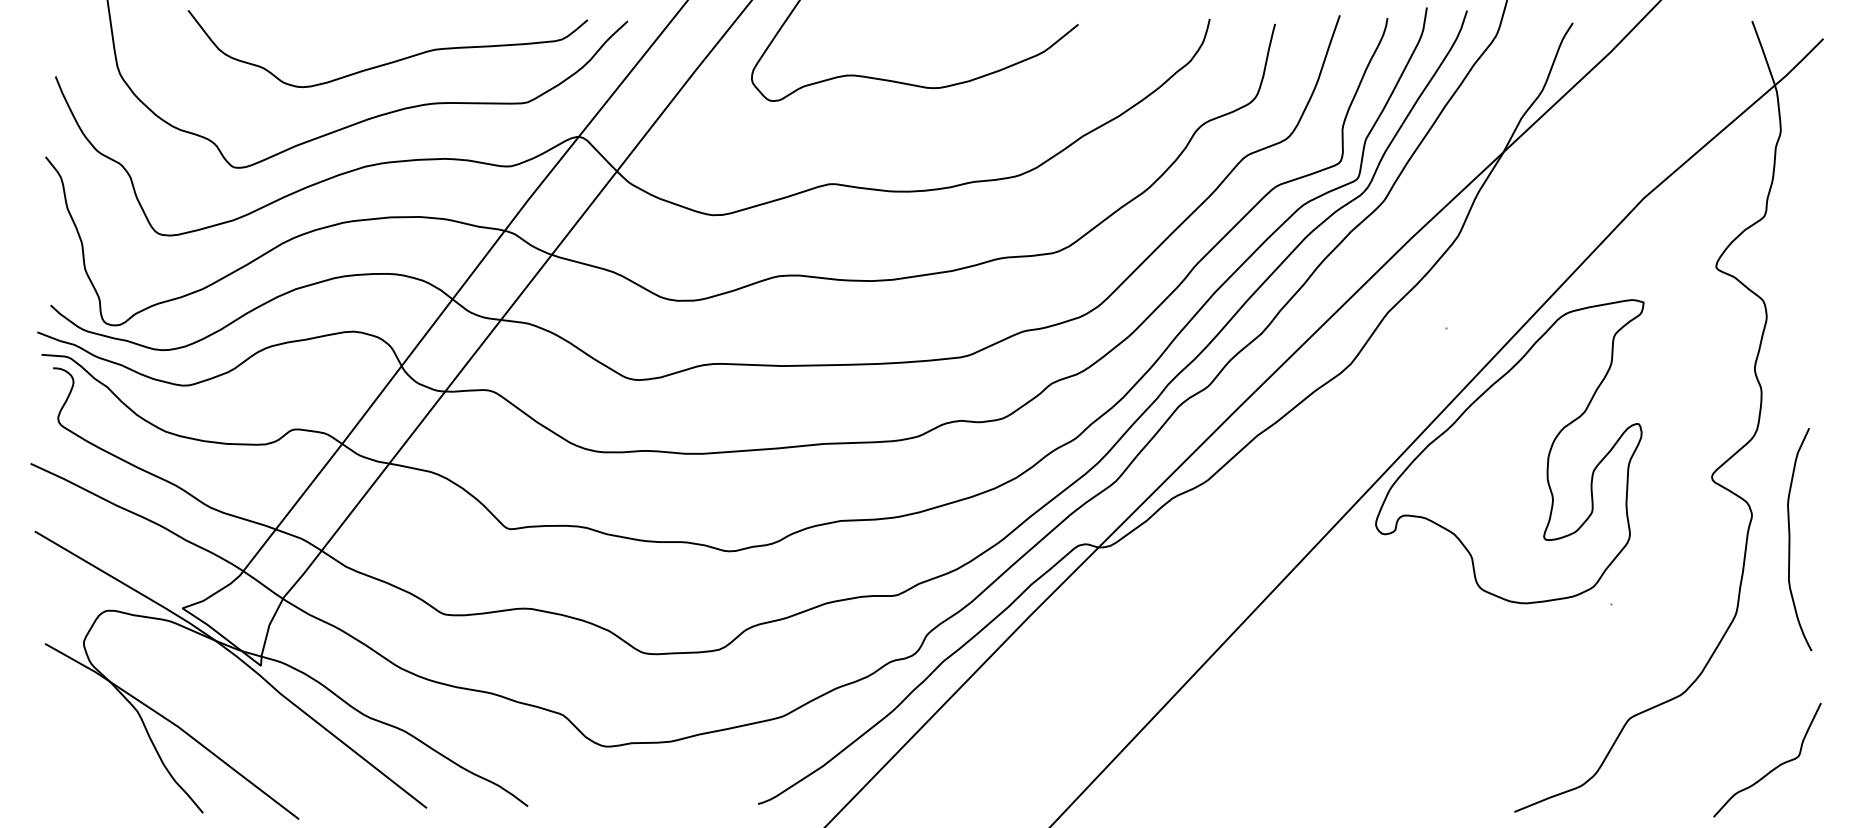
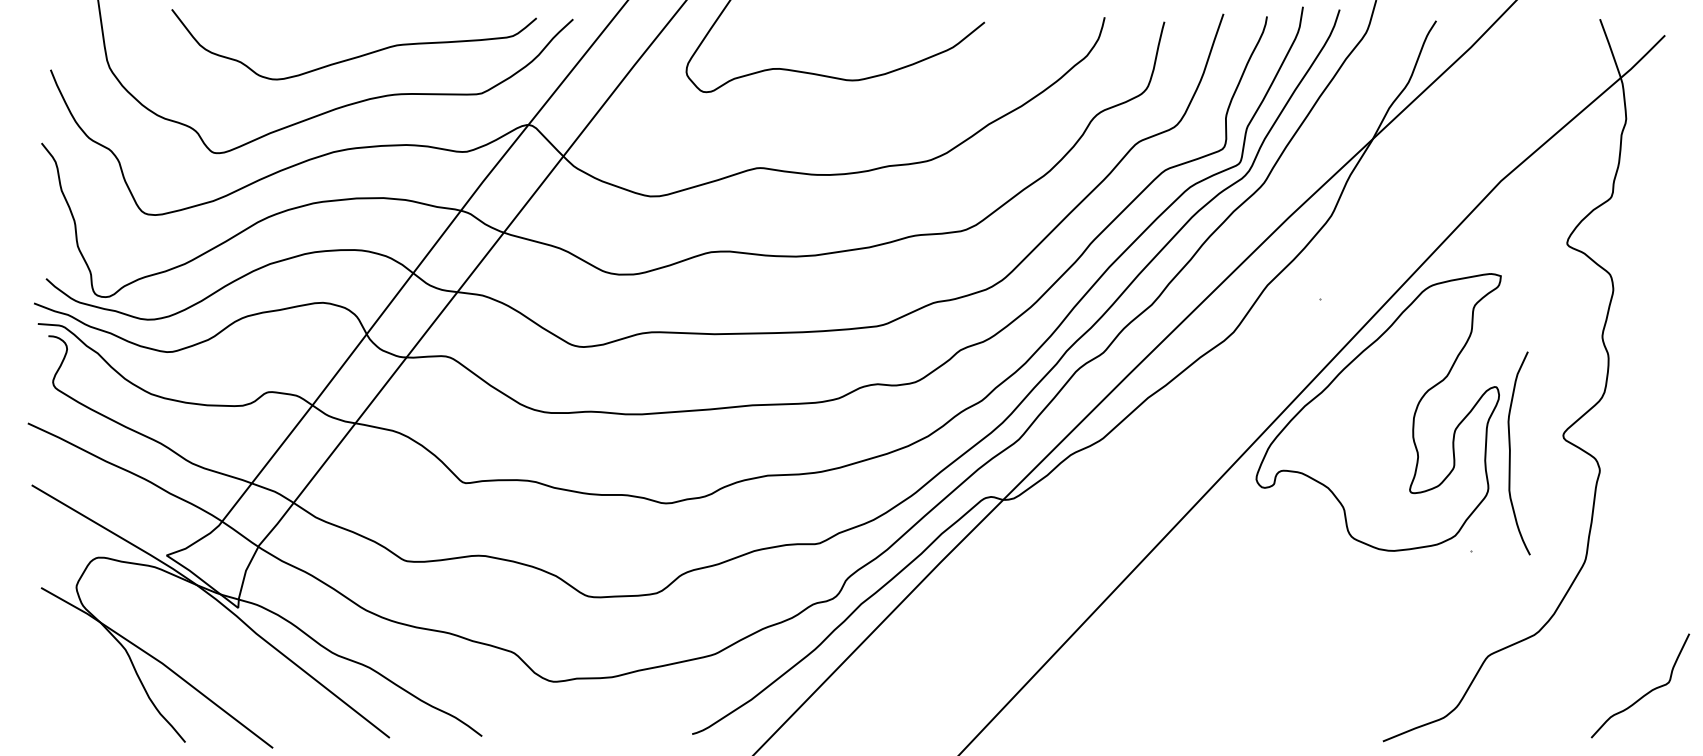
curve: (1790, 539) -> (1510, 453), moved
curve: (1774, 767) -> (1646, 692), moved

